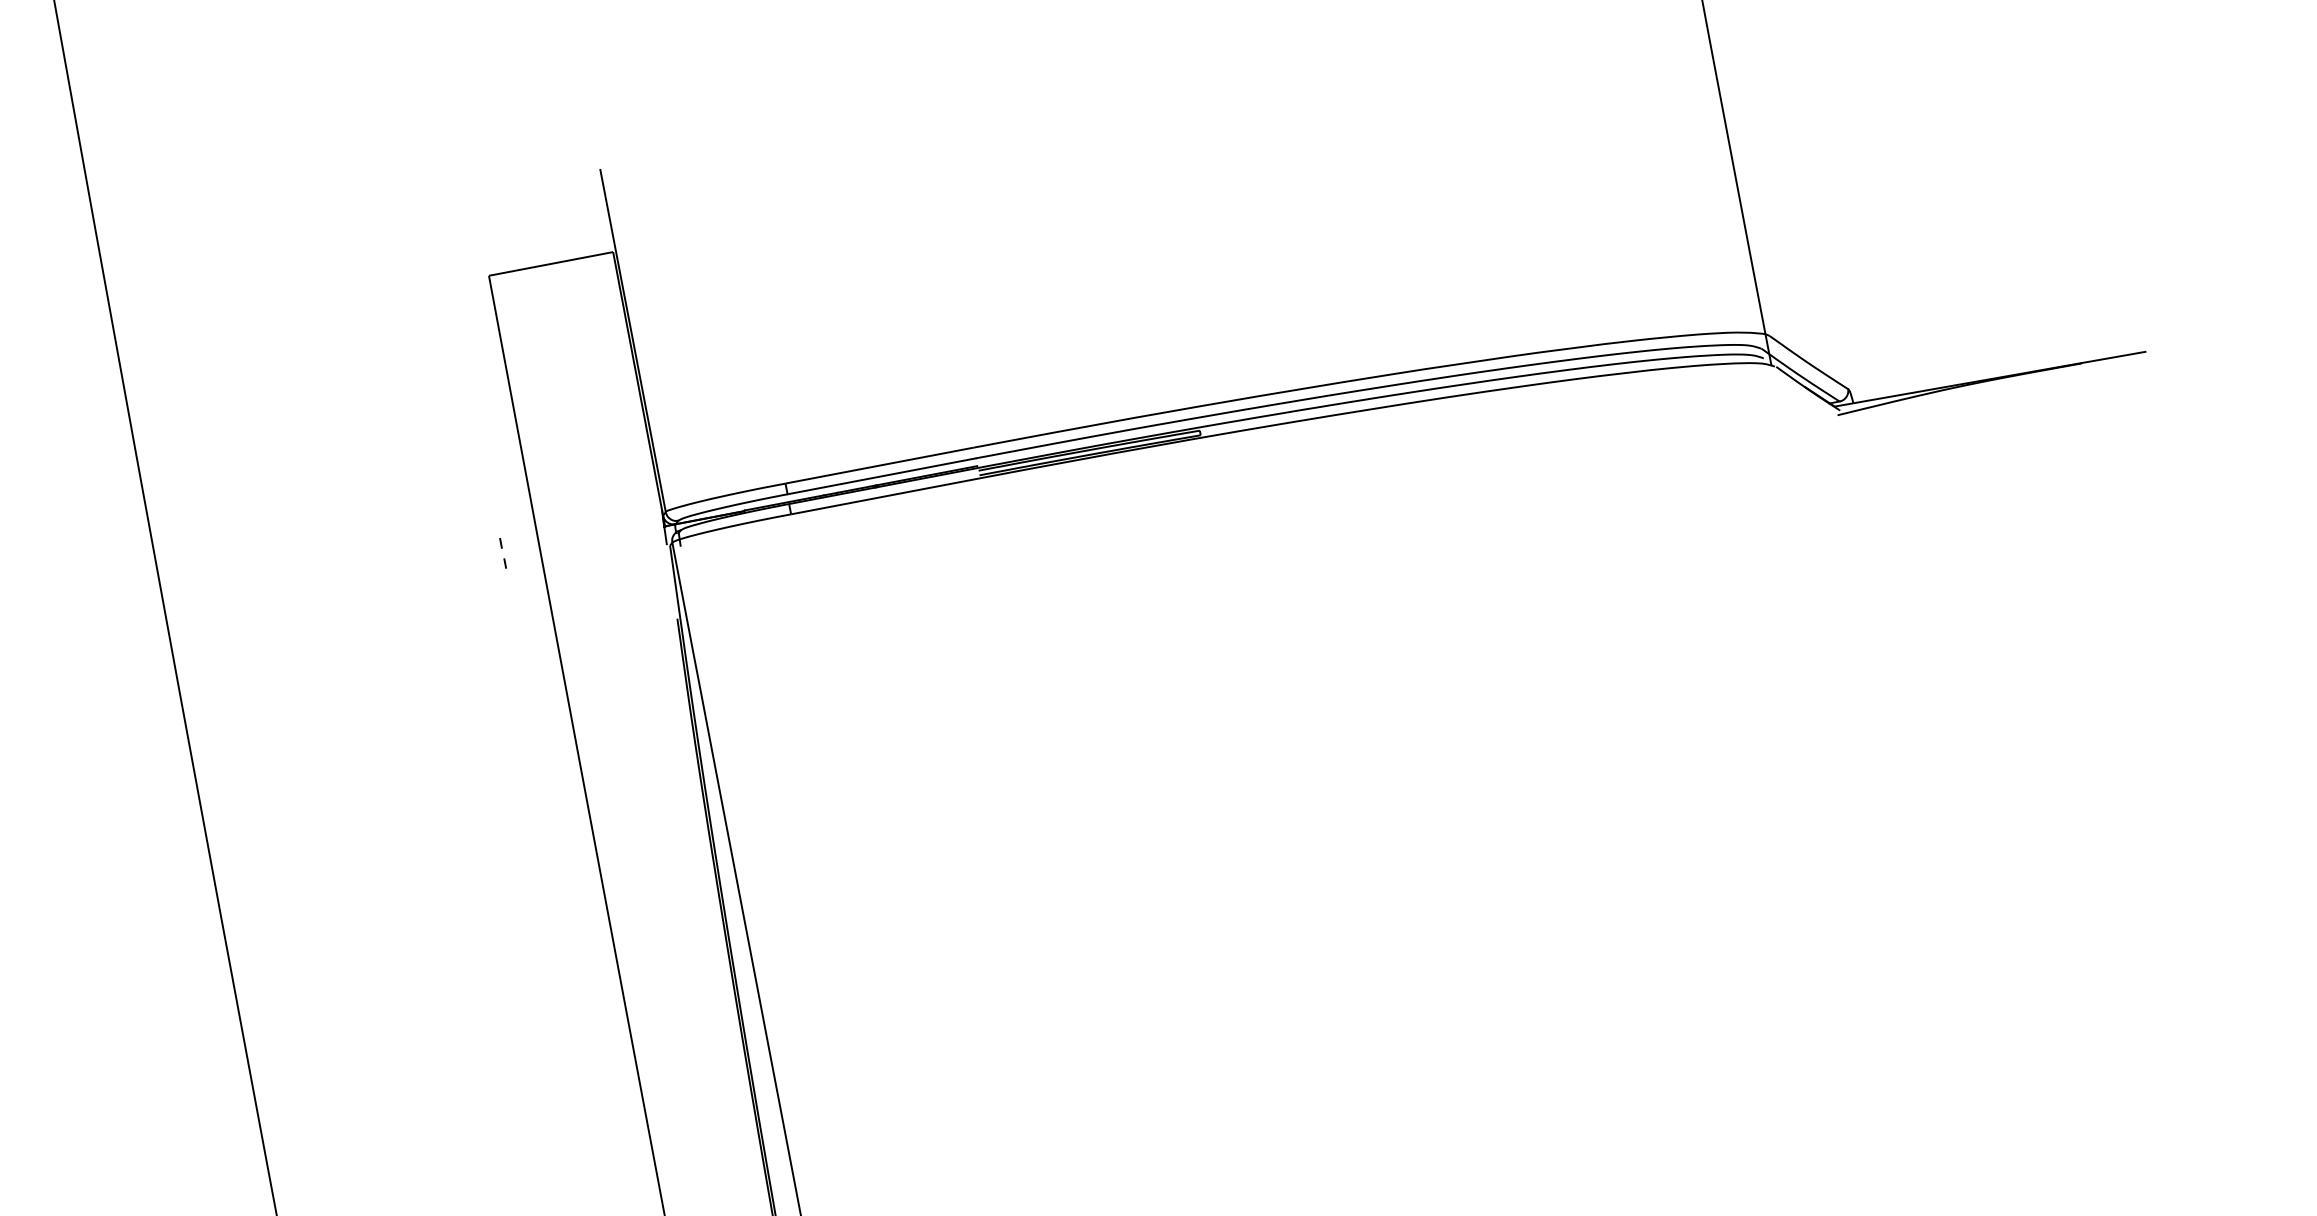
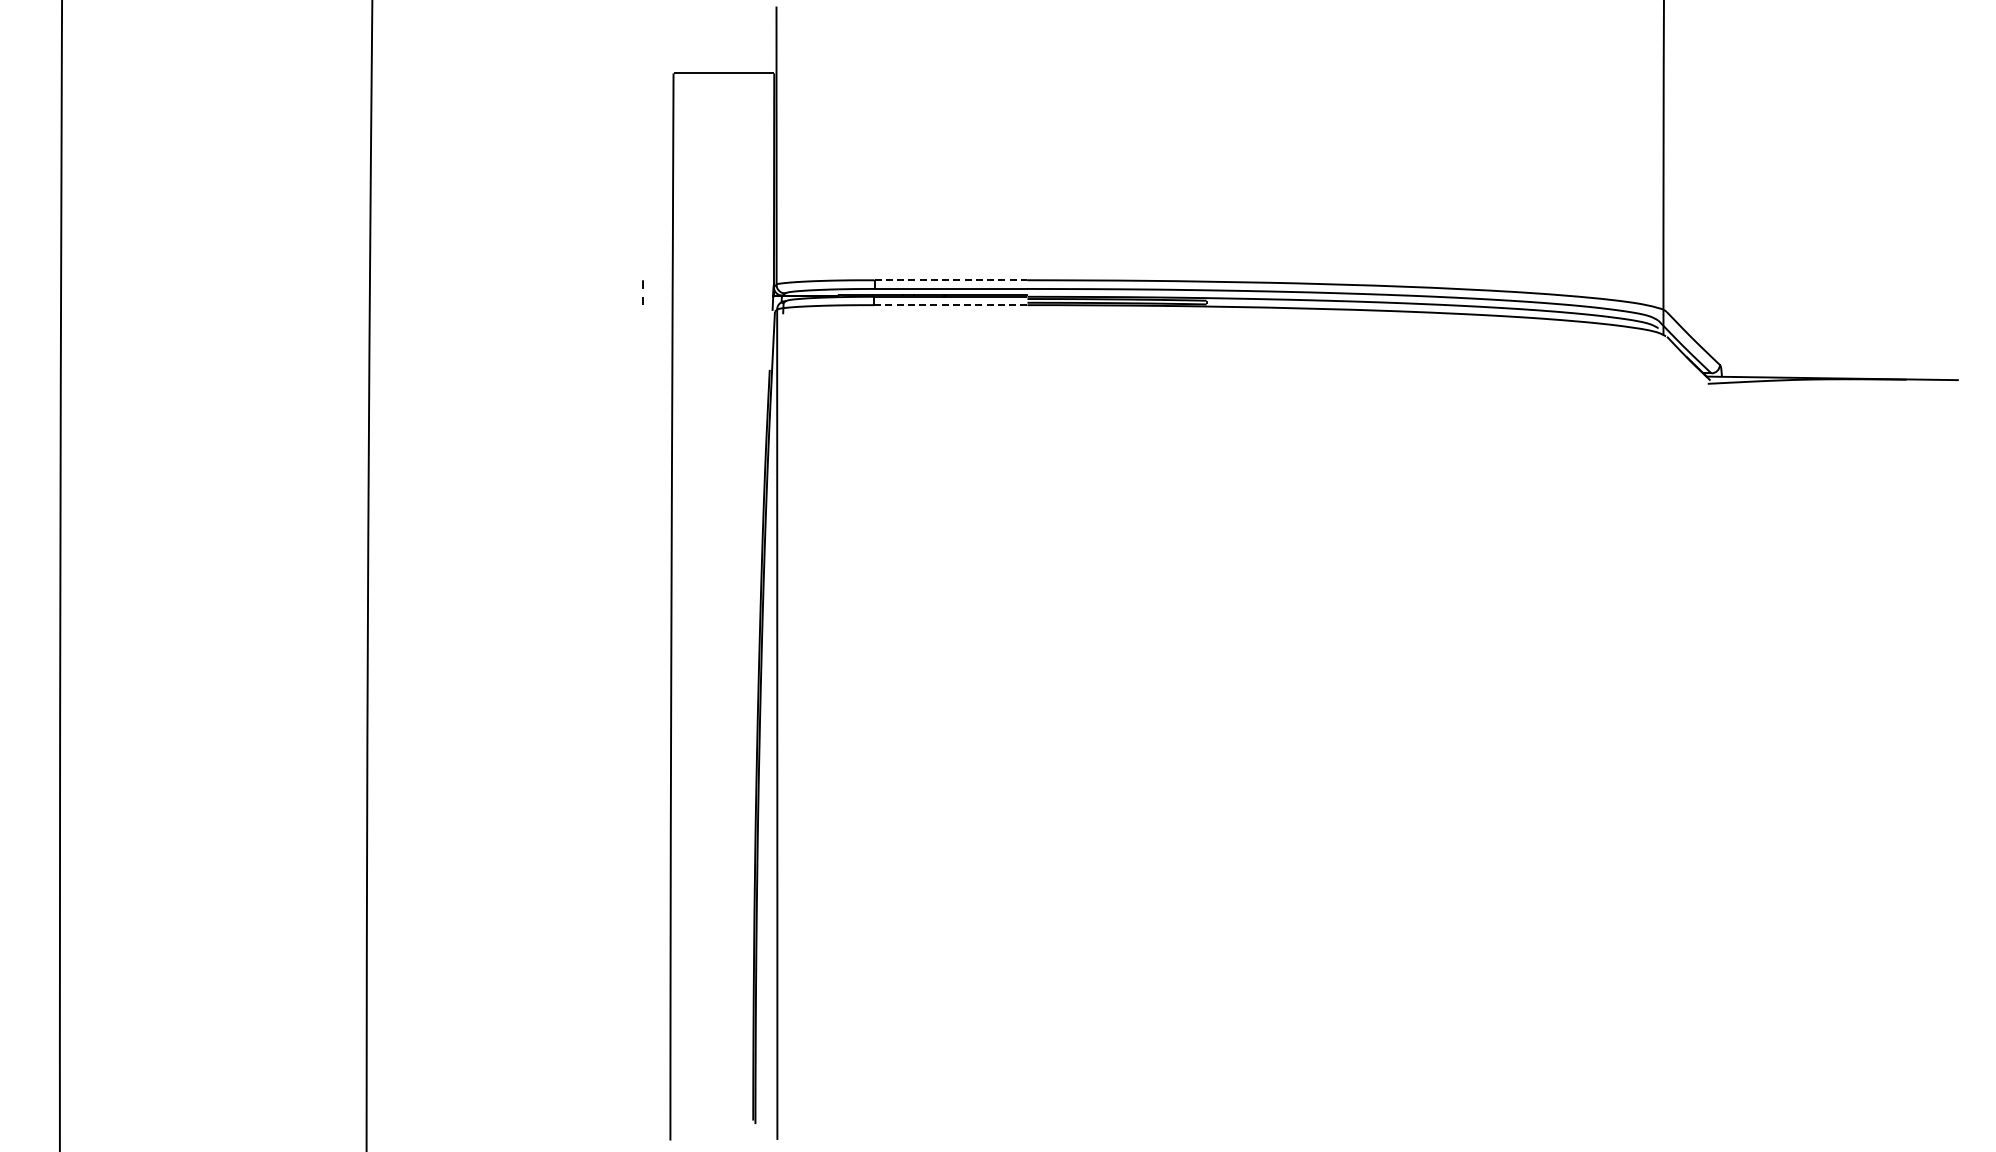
line: (879, 466) -> (950, 280), solid -> dashed
line: (886, 496) -> (951, 305), solid -> dashed

